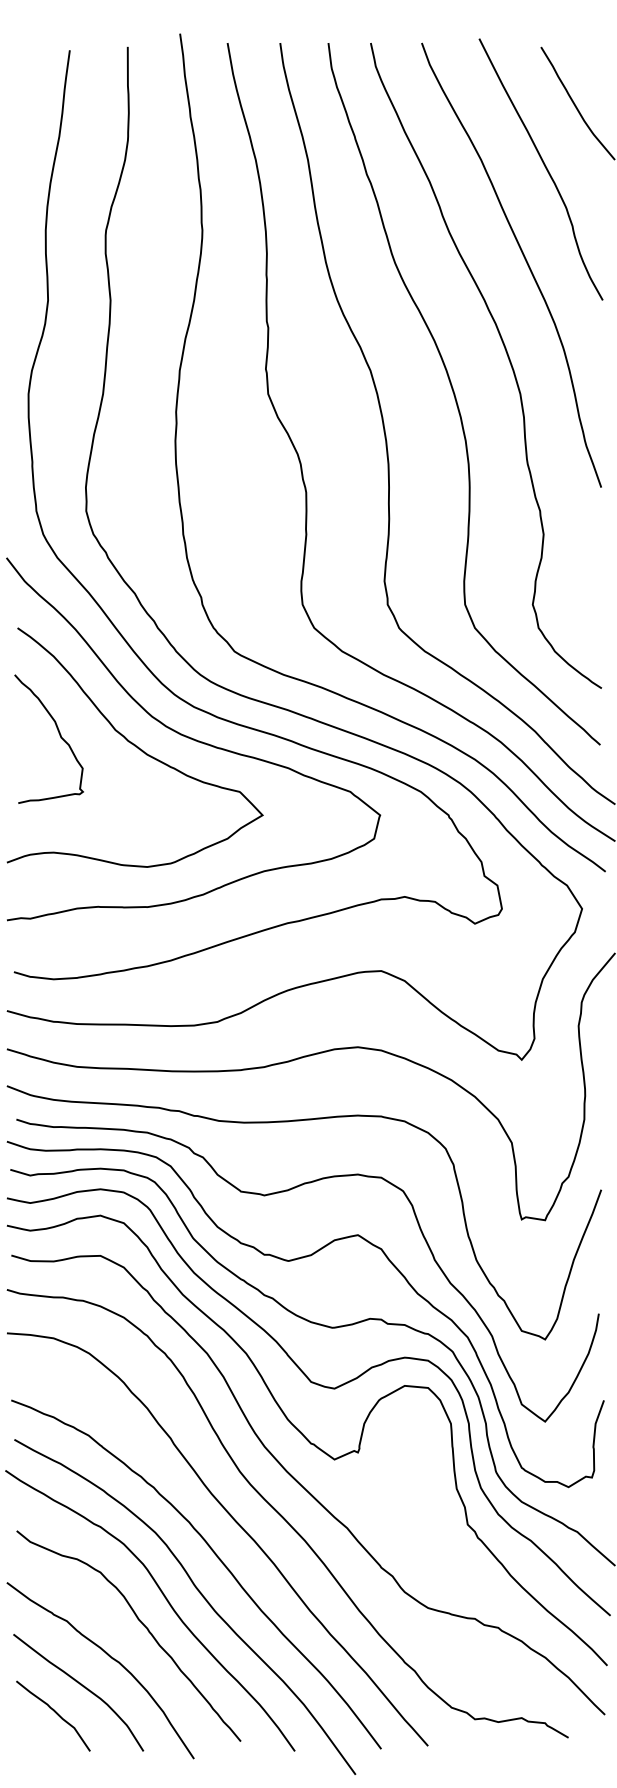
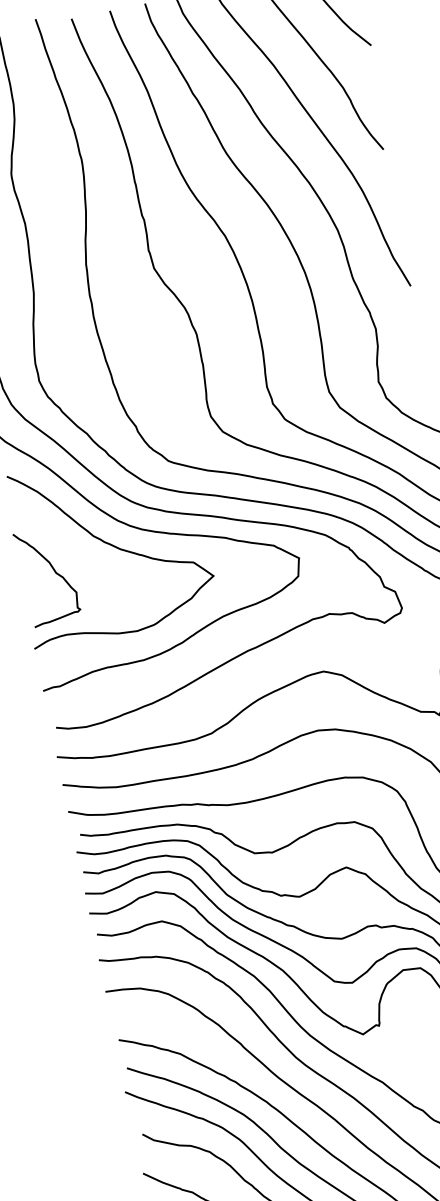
curve: (58, 733) -> (53, 570), moved

